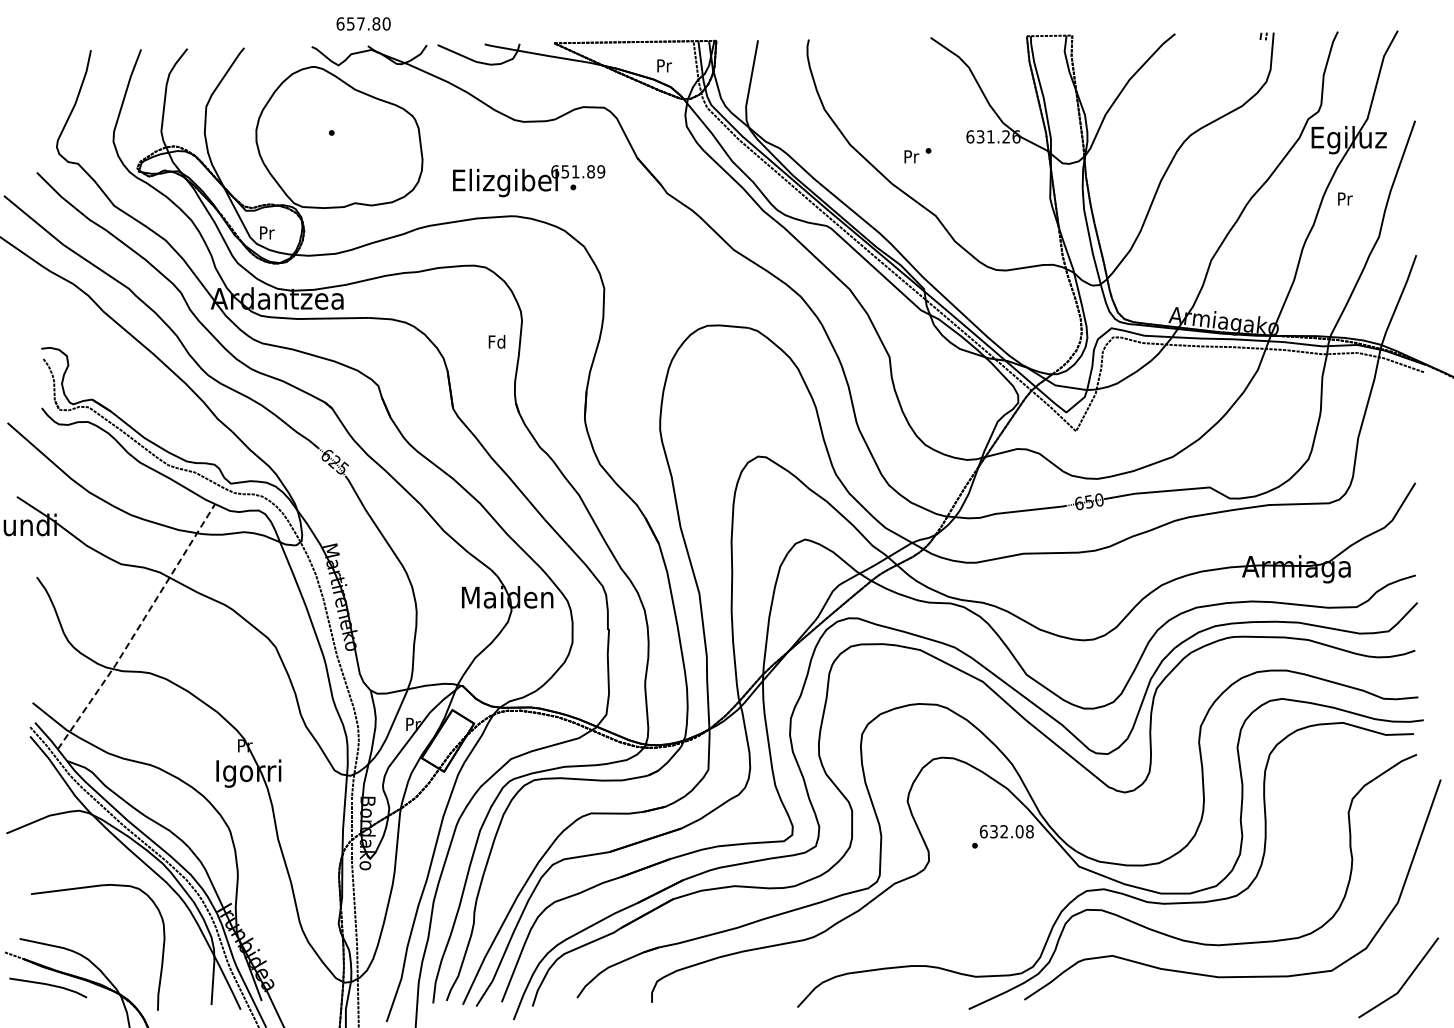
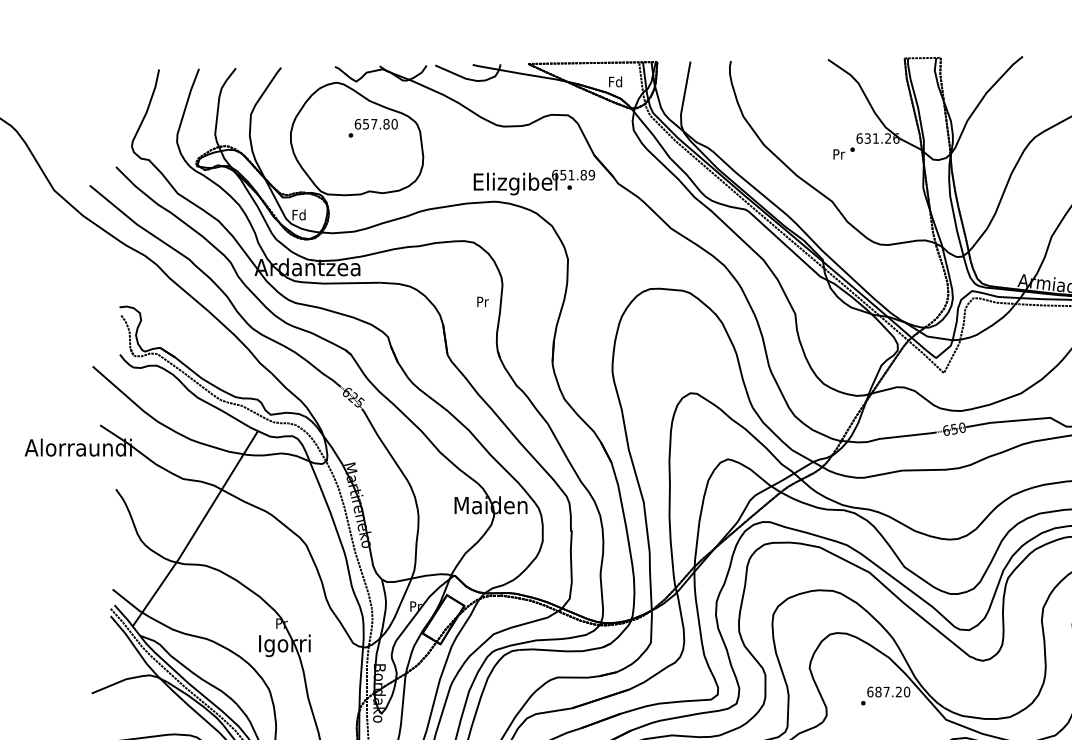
text: (363, 23) -> (376, 123), moved
text: (663, 65) -> (615, 81), Pr -> Fd
text: (917, 155) -> (843, 153), moved
text: (529, 181) -> (534, 182), moved
text: (266, 232) -> (298, 214), Pr -> Fd
text: (496, 341) -> (482, 301), Fd -> Pr
line: (138, 628) -> (196, 530), dashed -> solid
text: (1011, 831) -> (892, 691), 632.08 -> 687.20

